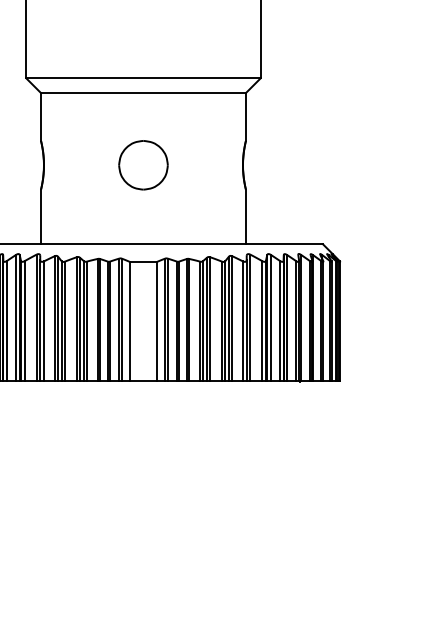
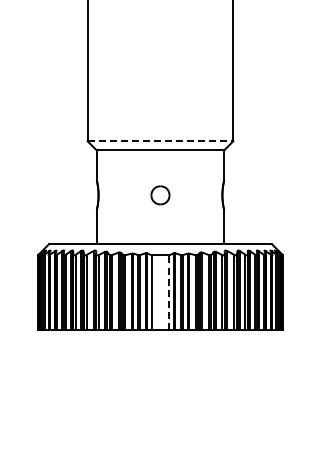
line: (143, 78) -> (160, 141), solid -> dashed
part: (143, 165) -> (160, 195), size x0.6
line: (156, 319) -> (168, 291), solid -> dashed

